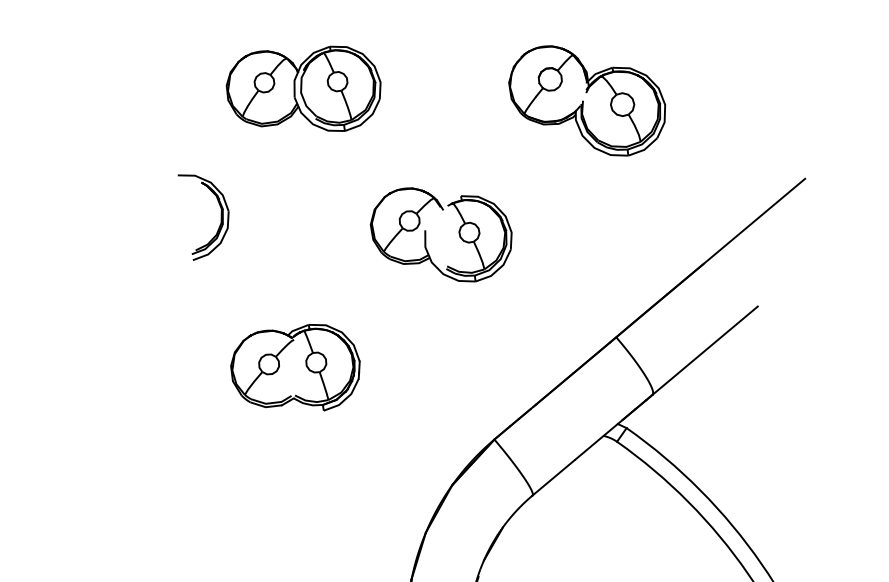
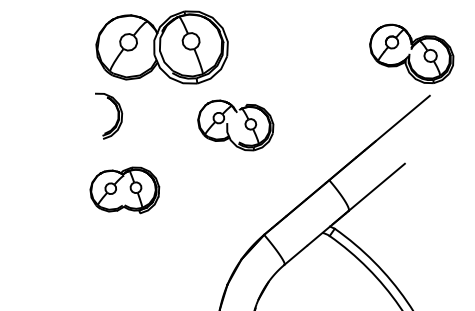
part: (304, 88) -> (162, 47), size x1.6
part: (586, 100) -> (411, 53), moved
part: (294, 367) -> (124, 190), moved

